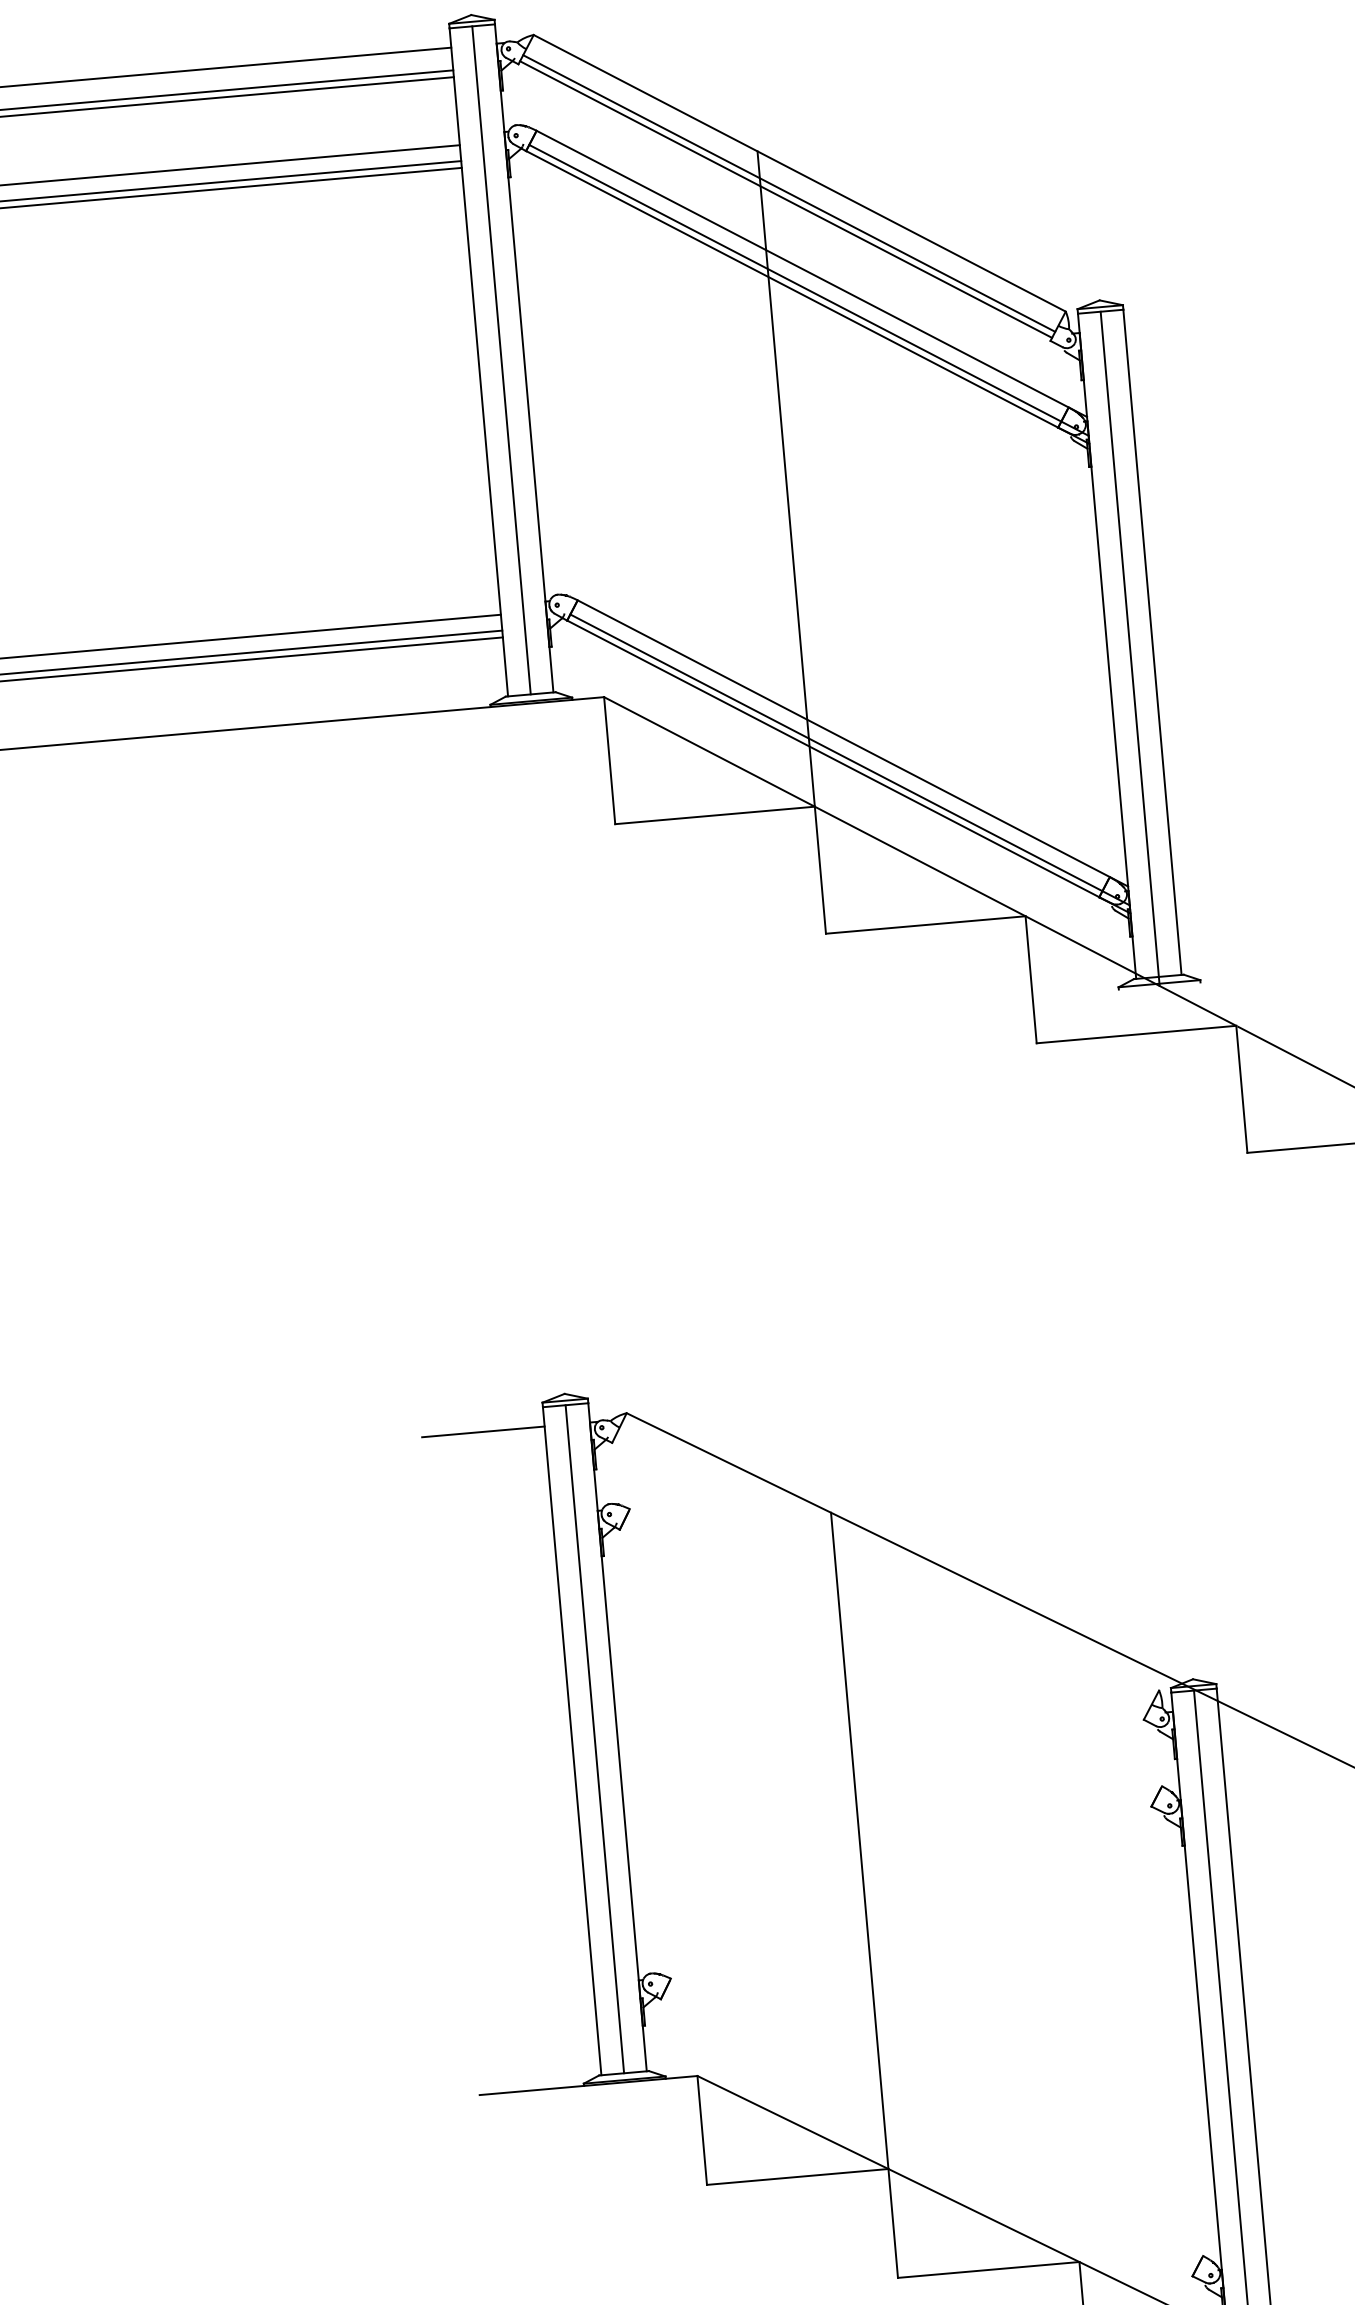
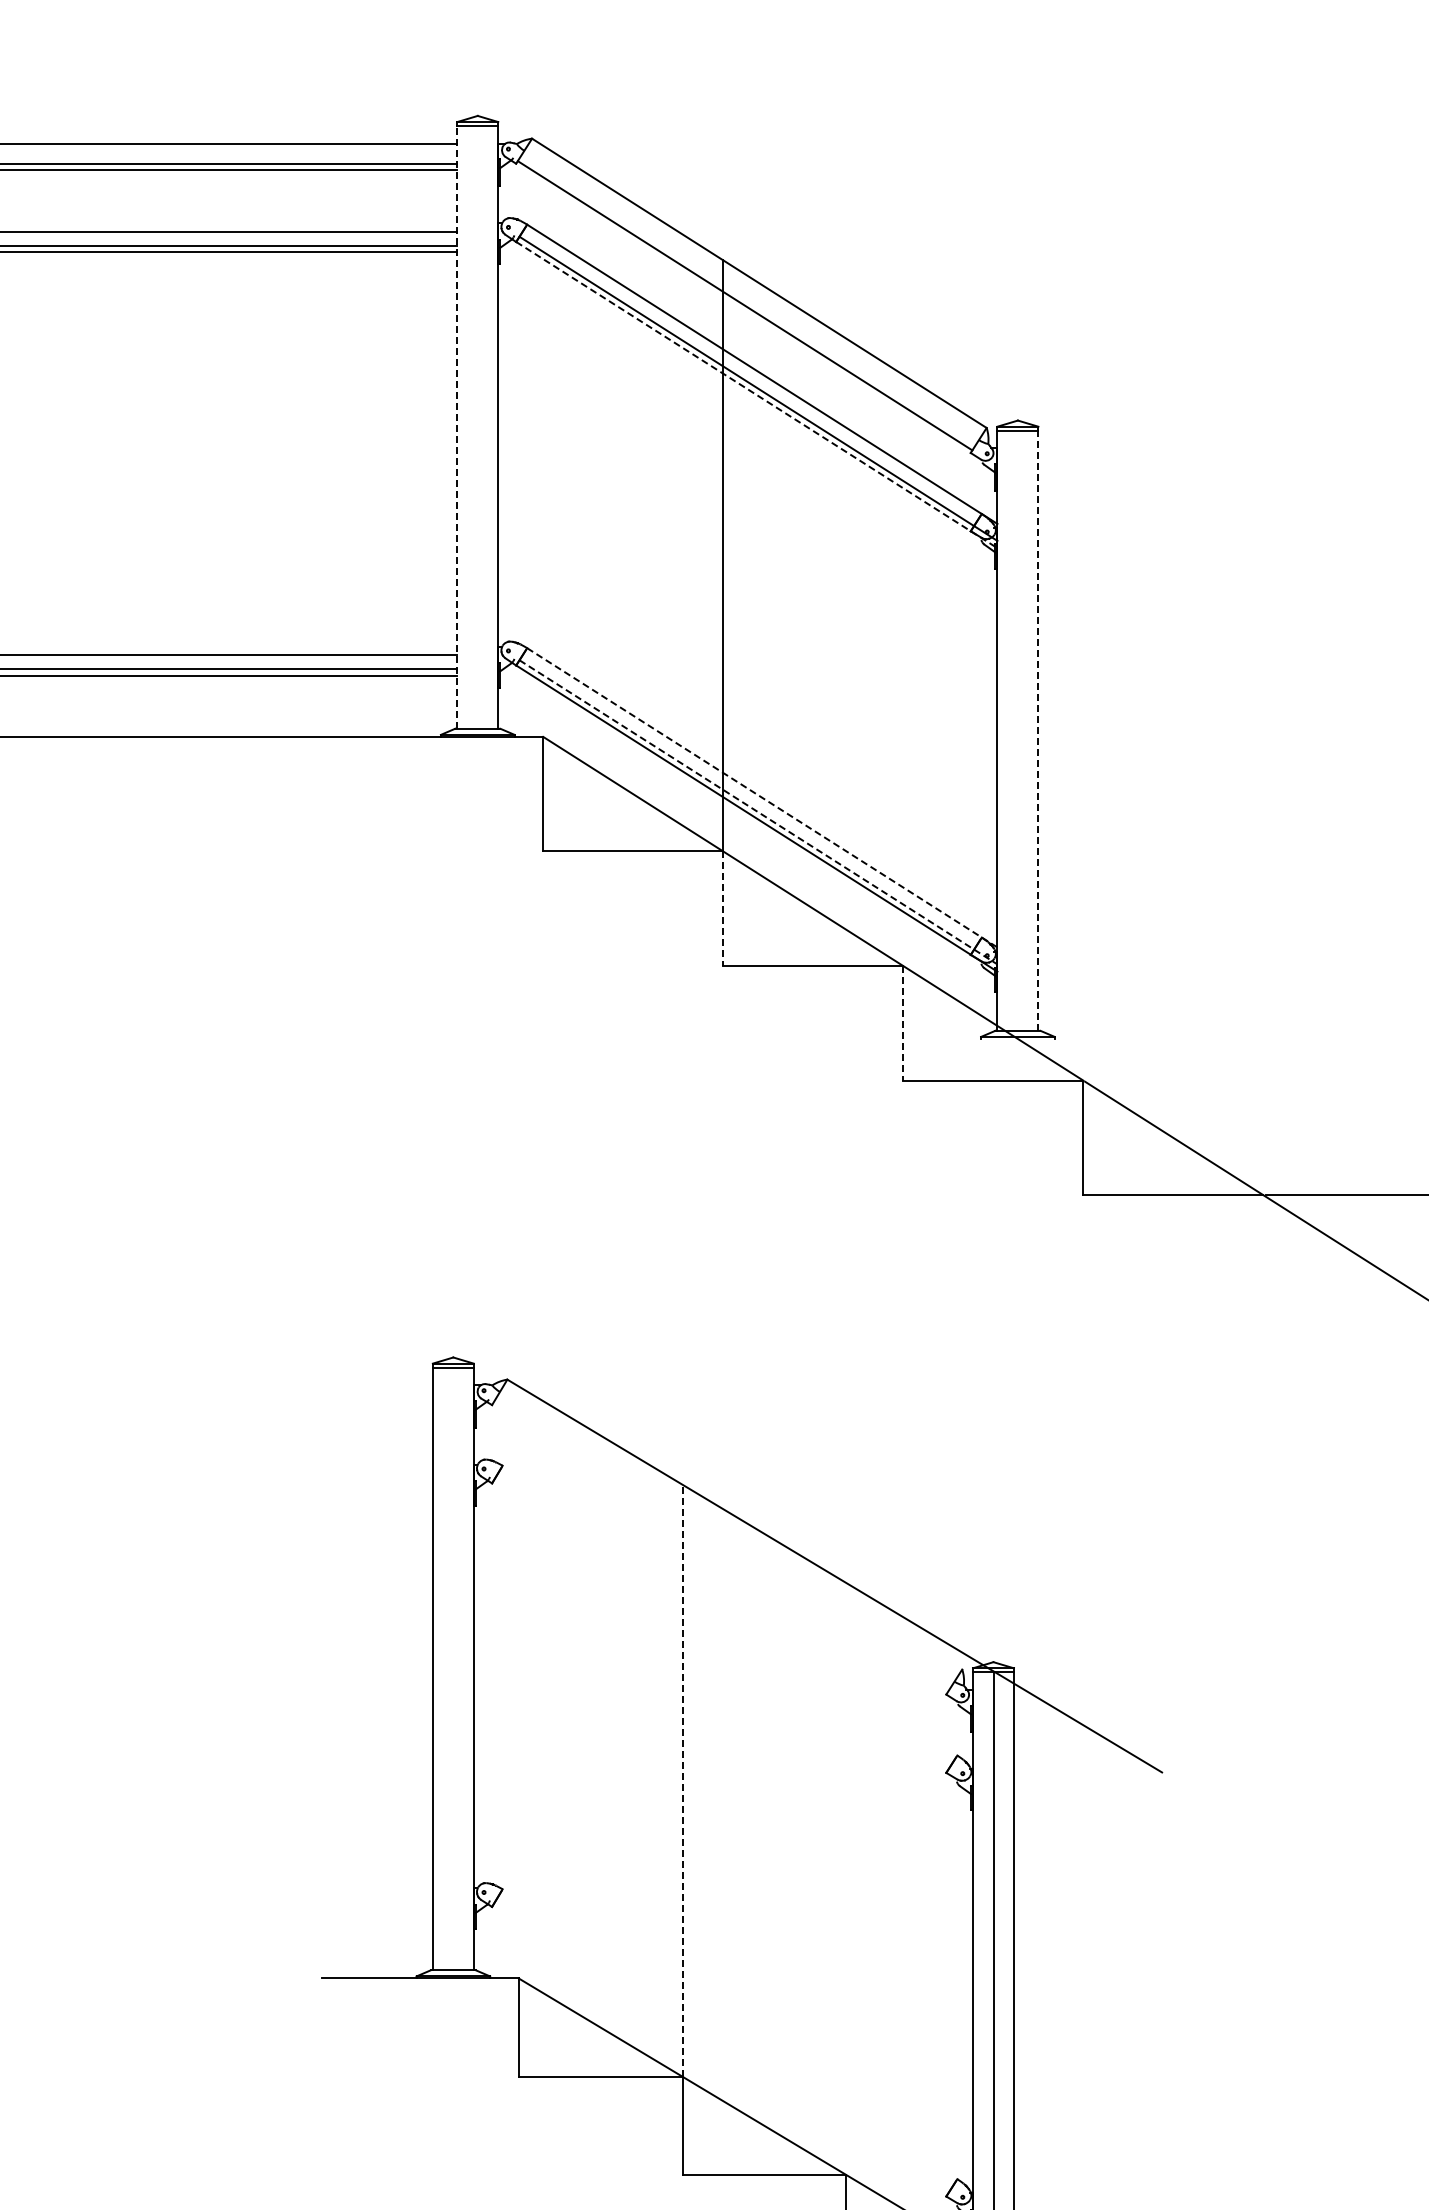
line: (789, 193) -> (748, 300), removed
line: (808, 297) -> (757, 395), solid -> dashed
line: (501, 360) -> (477, 427), removed
line: (478, 361) -> (457, 426), solid -> dashed
line: (1152, 642) -> (1038, 730), solid -> dashed
line: (1129, 648) -> (1017, 734), removed
line: (853, 743) -> (762, 797), solid -> dashed
line: (850, 760) -> (758, 812), solid -> dashed
line: (820, 871) -> (723, 909), solid -> dashed
line: (1031, 979) -> (903, 1023), solid -> dashed
line: (483, 1432) -> (377, 1385), removed
line: (594, 1738) -> (453, 1668), removed
line: (859, 1840) -> (682, 1780), solid -> dashed

